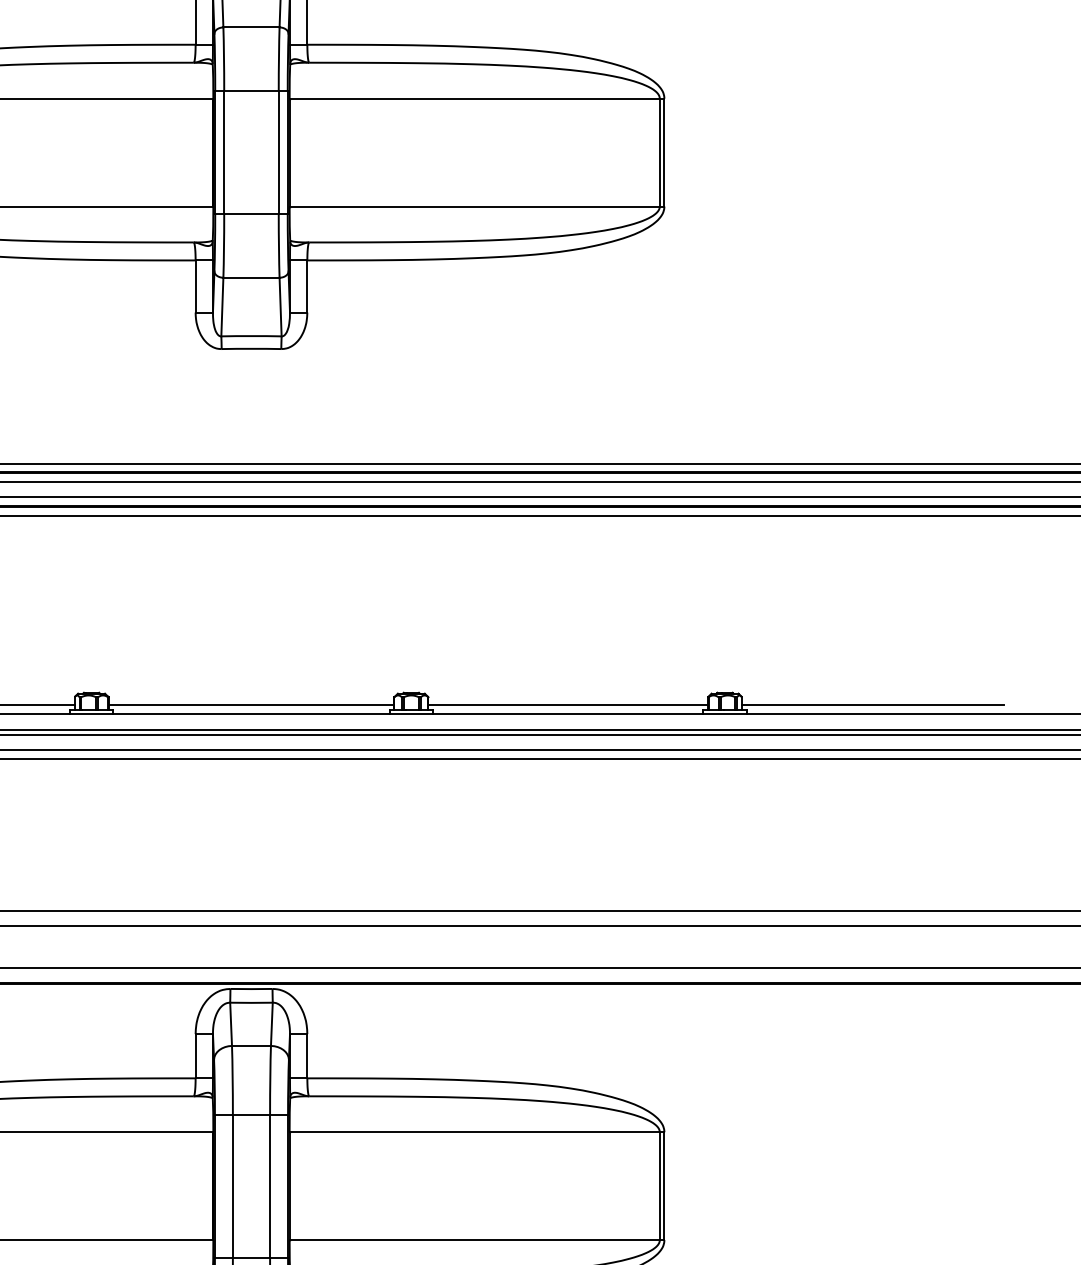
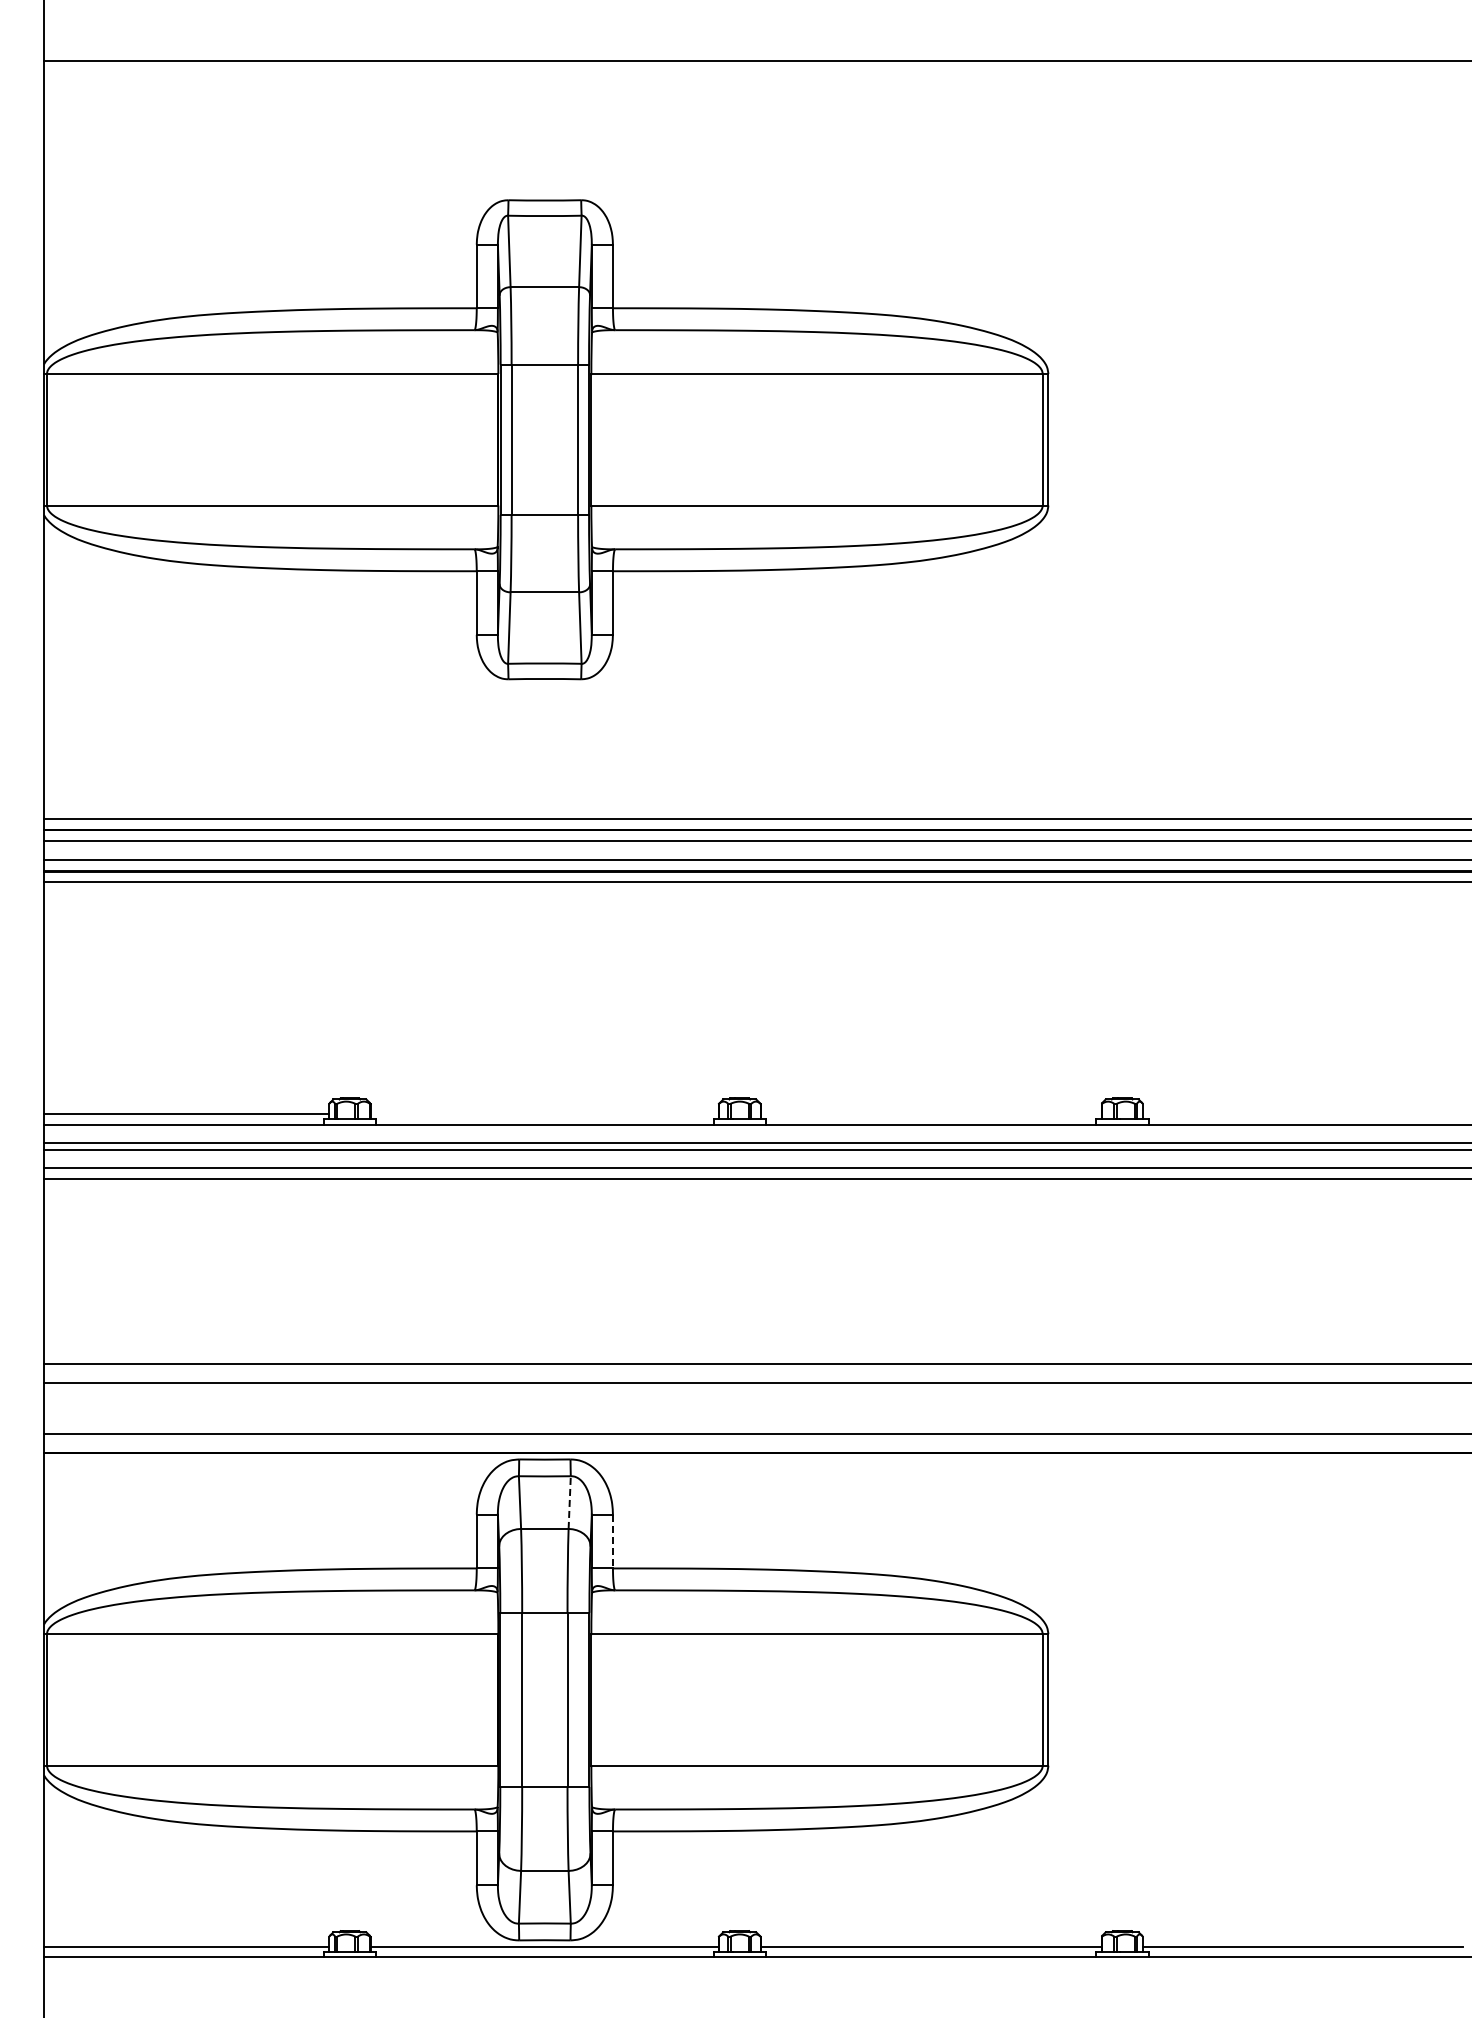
line: (251, 705) -> (544, 1113), removed
line: (567, 705) -> (930, 1113), removed
line: (872, 705) -> (1302, 1113), removed
line: (271, 1024) -> (569, 1502), solid -> dashed
line: (306, 1056) -> (612, 1541), solid -> dashed

